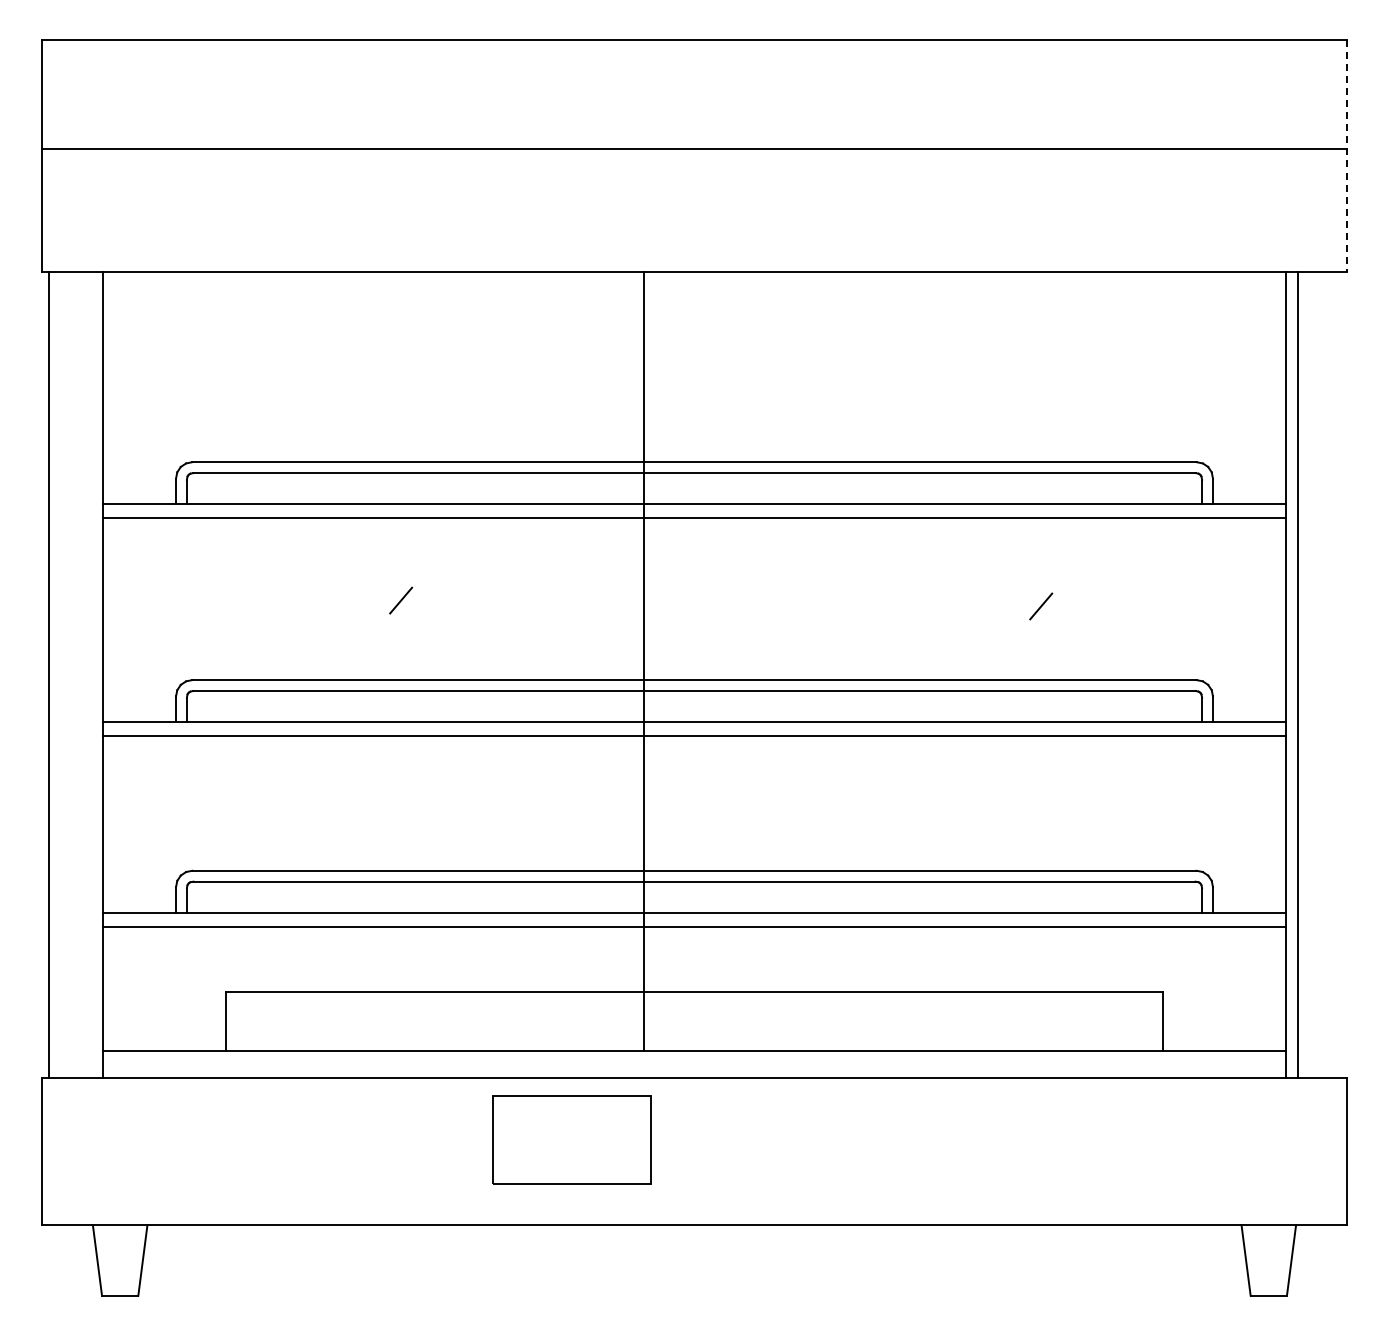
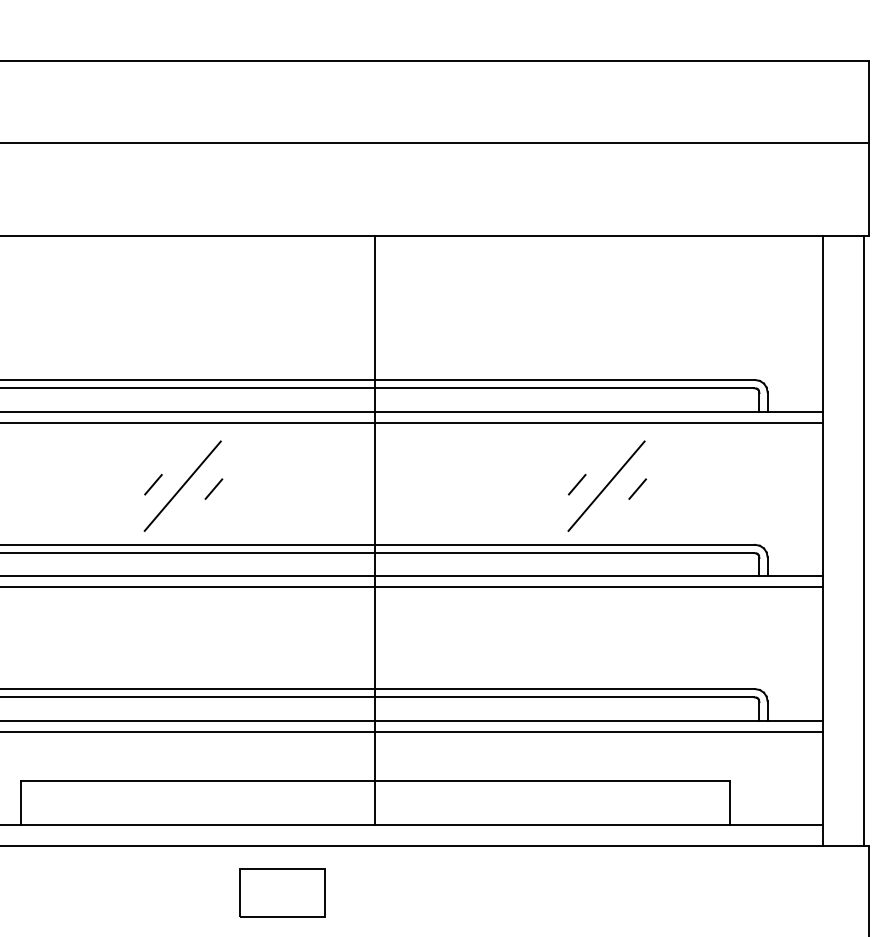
line: (1347, 156) -> (869, 148), dashed -> solid
line: (961, 600) -> (577, 484), added
line: (439, 602) -> (182, 486), added
line: (999, 602) -> (606, 486), added
line: (480, 606) -> (213, 489), added
line: (643, 661) -> (375, 530), moved
line: (1298, 674) -> (864, 540), moved
part: (571, 1139) -> (282, 892), size x0.71

